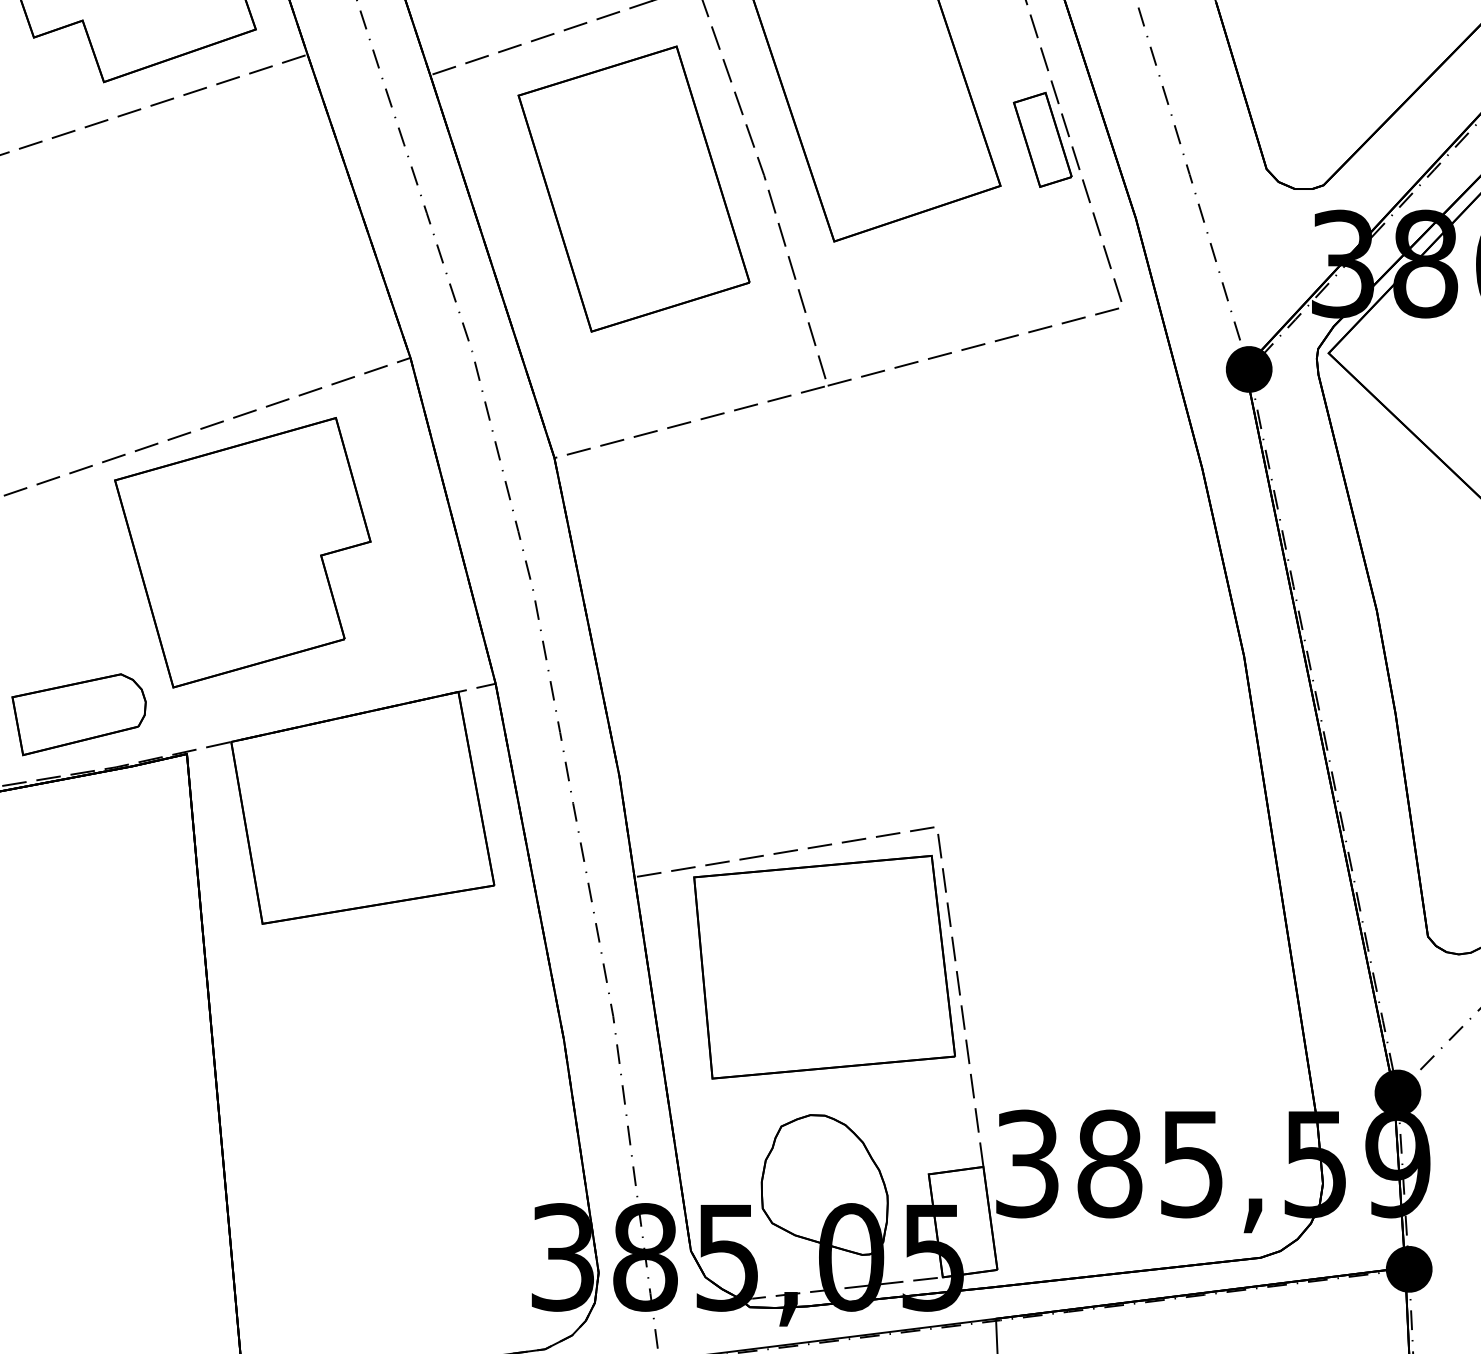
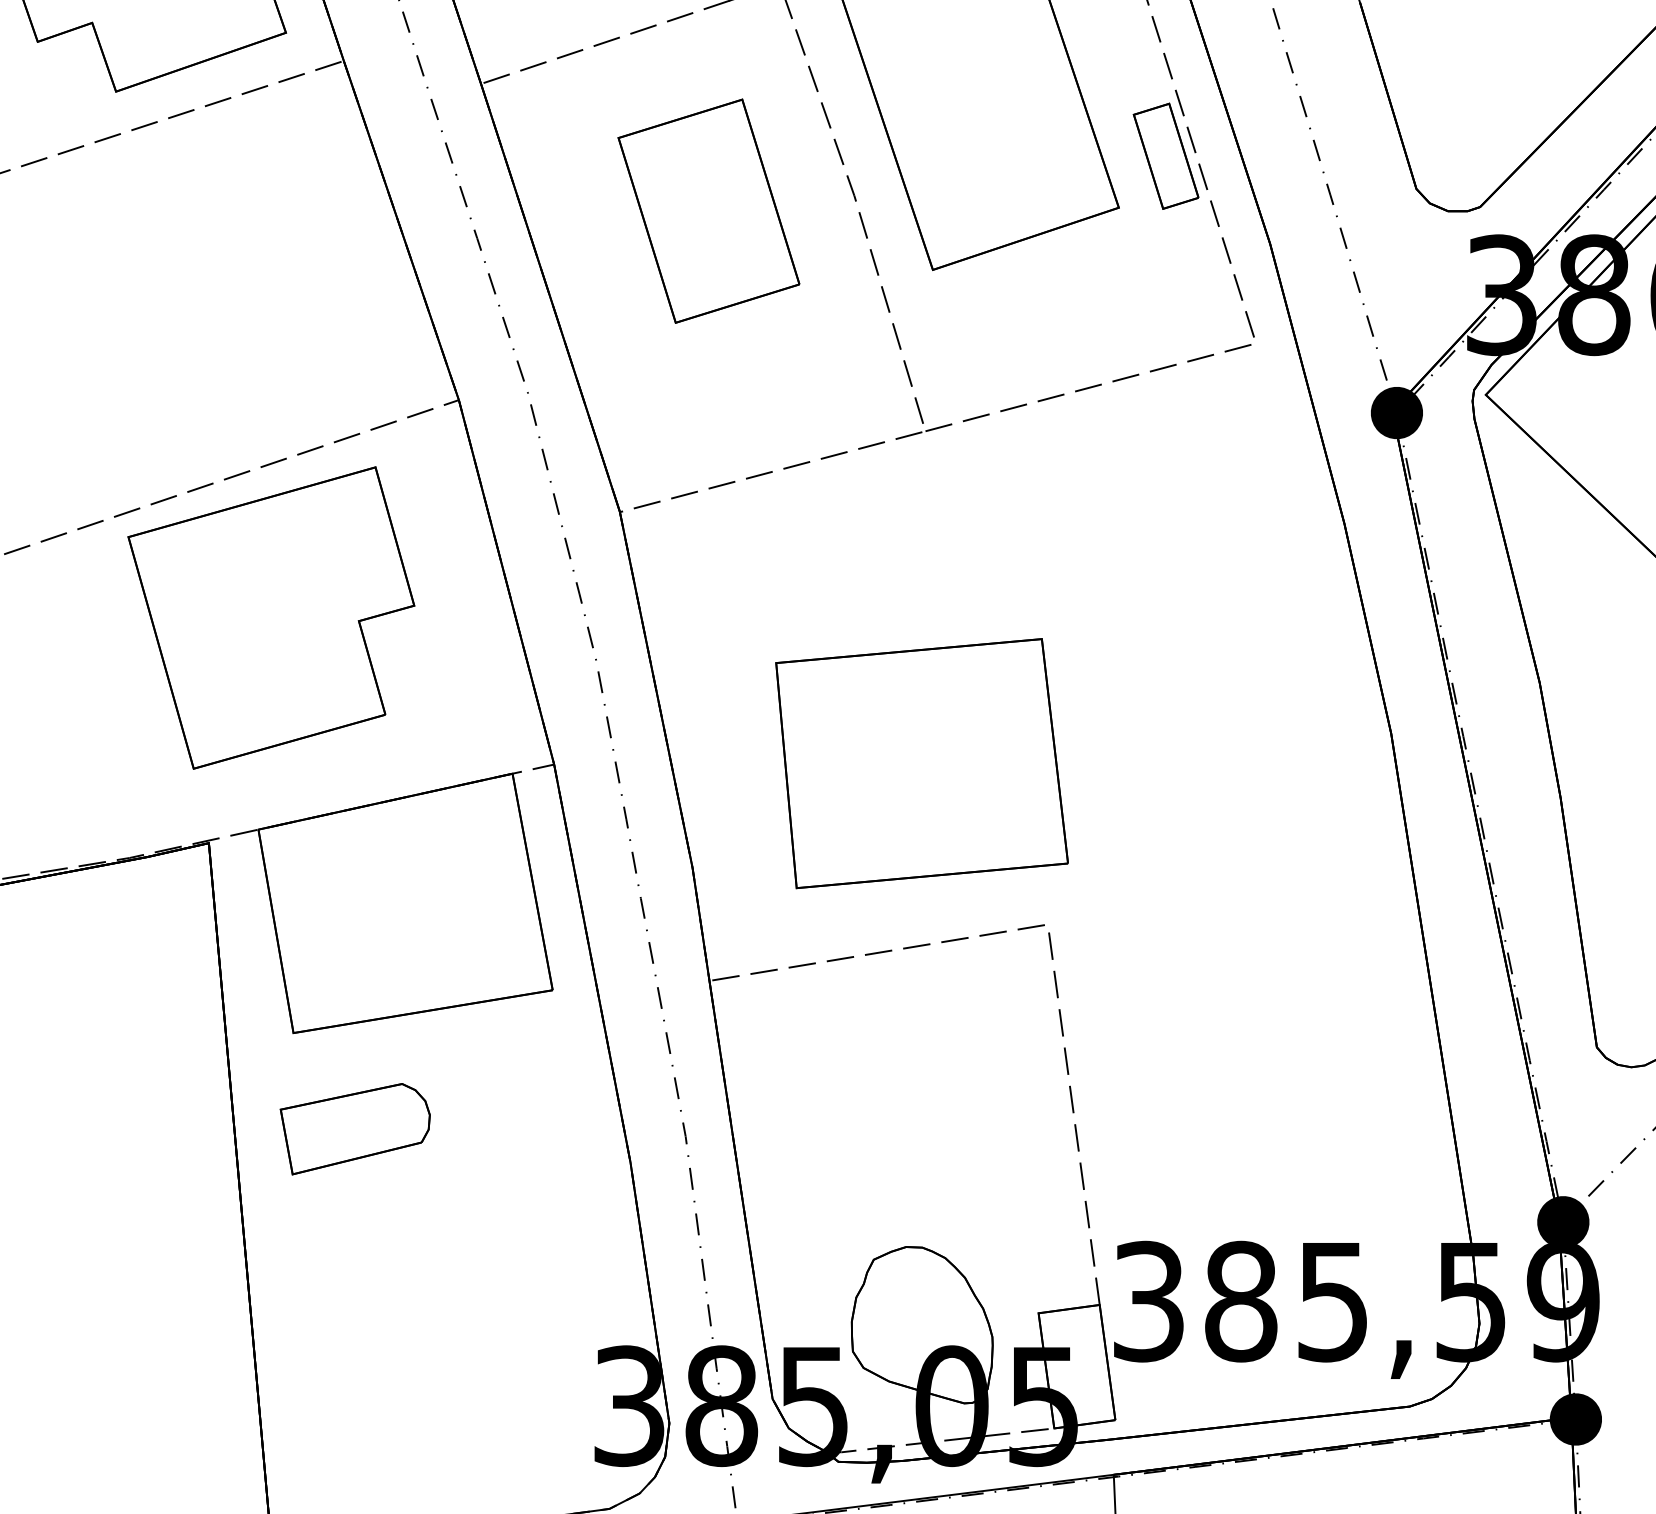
part: (633, 188) -> (708, 210), size x0.7
part: (78, 714) -> (354, 1129), moved
part: (824, 967) -> (921, 763), moved

